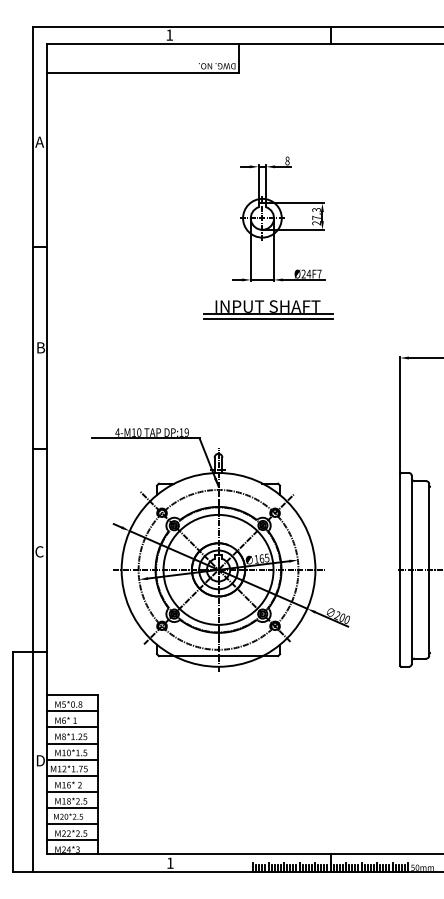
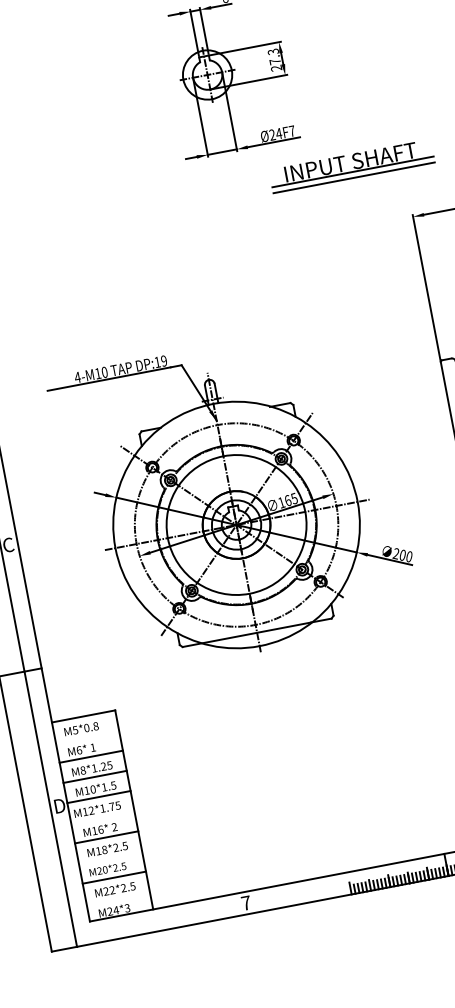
part: (268, 309) -> (351, 165), moved
line: (71, 711) -> (86, 737), removed
line: (71, 775) -> (101, 817), removed
line: (71, 808) -> (109, 858), removed
line: (71, 840) -> (117, 898), removed
text: (170, 862) -> (246, 902), 1 -> 7

